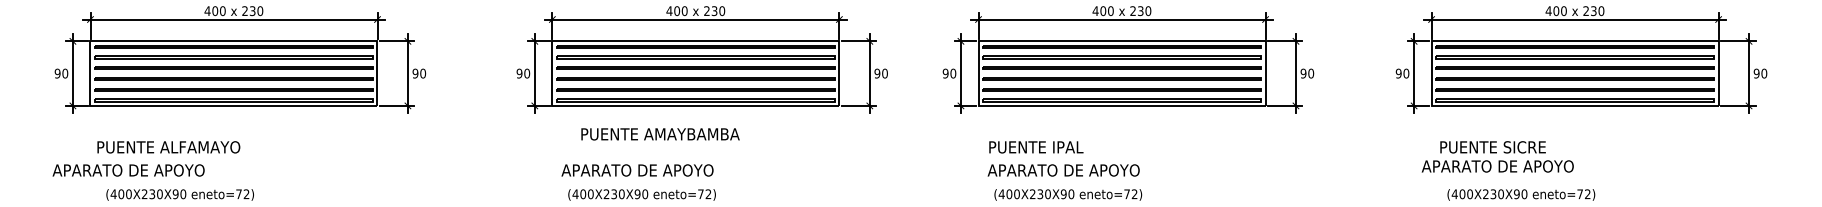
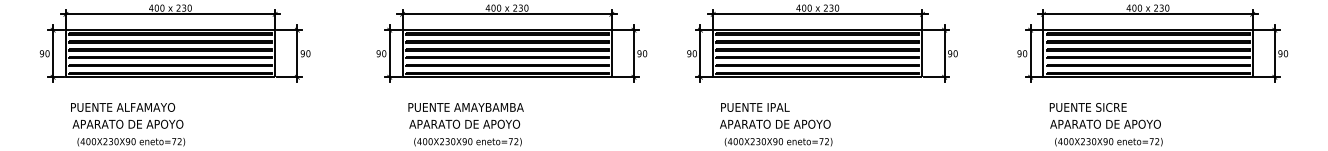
text: (660, 134) -> (466, 107), moved
text: (1497, 166) -> (1105, 124), moved
text: (128, 170) -> (127, 124), moved

